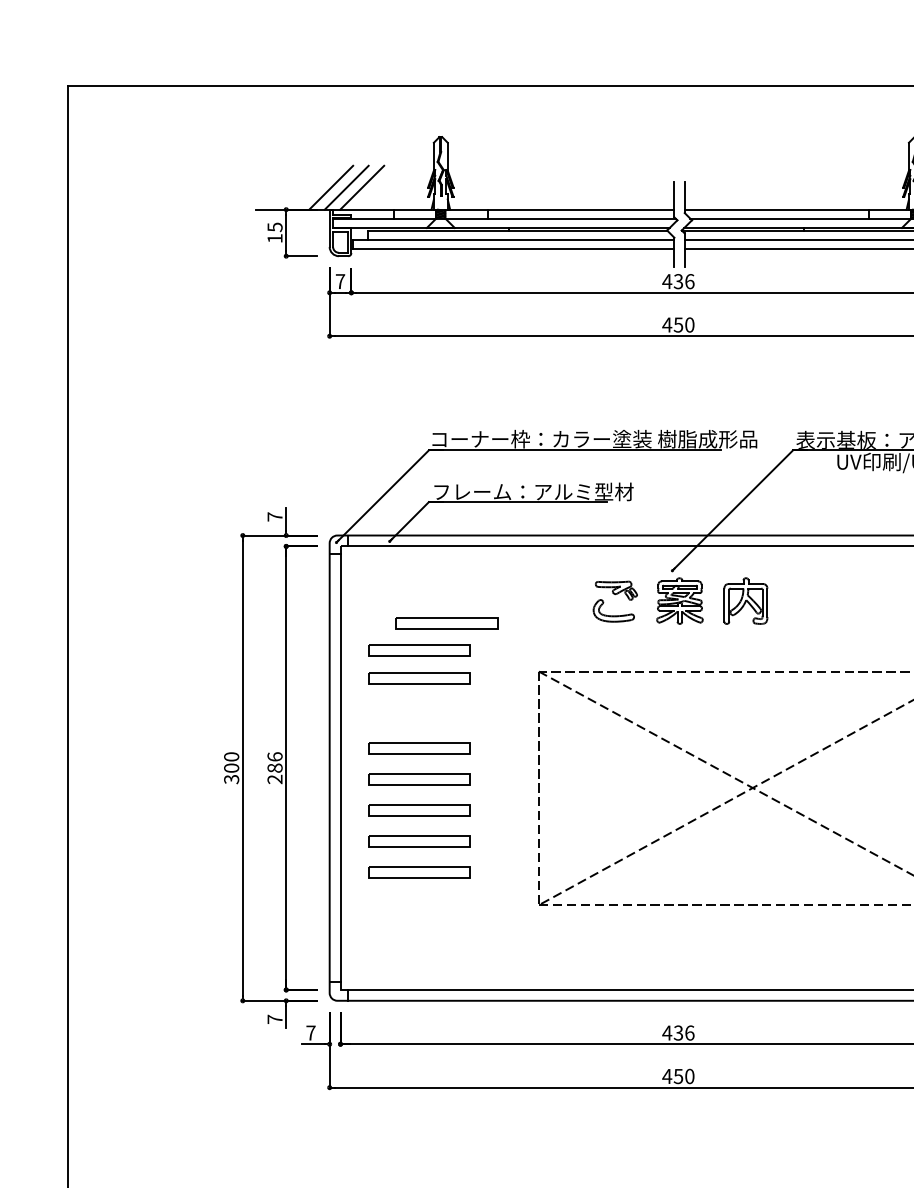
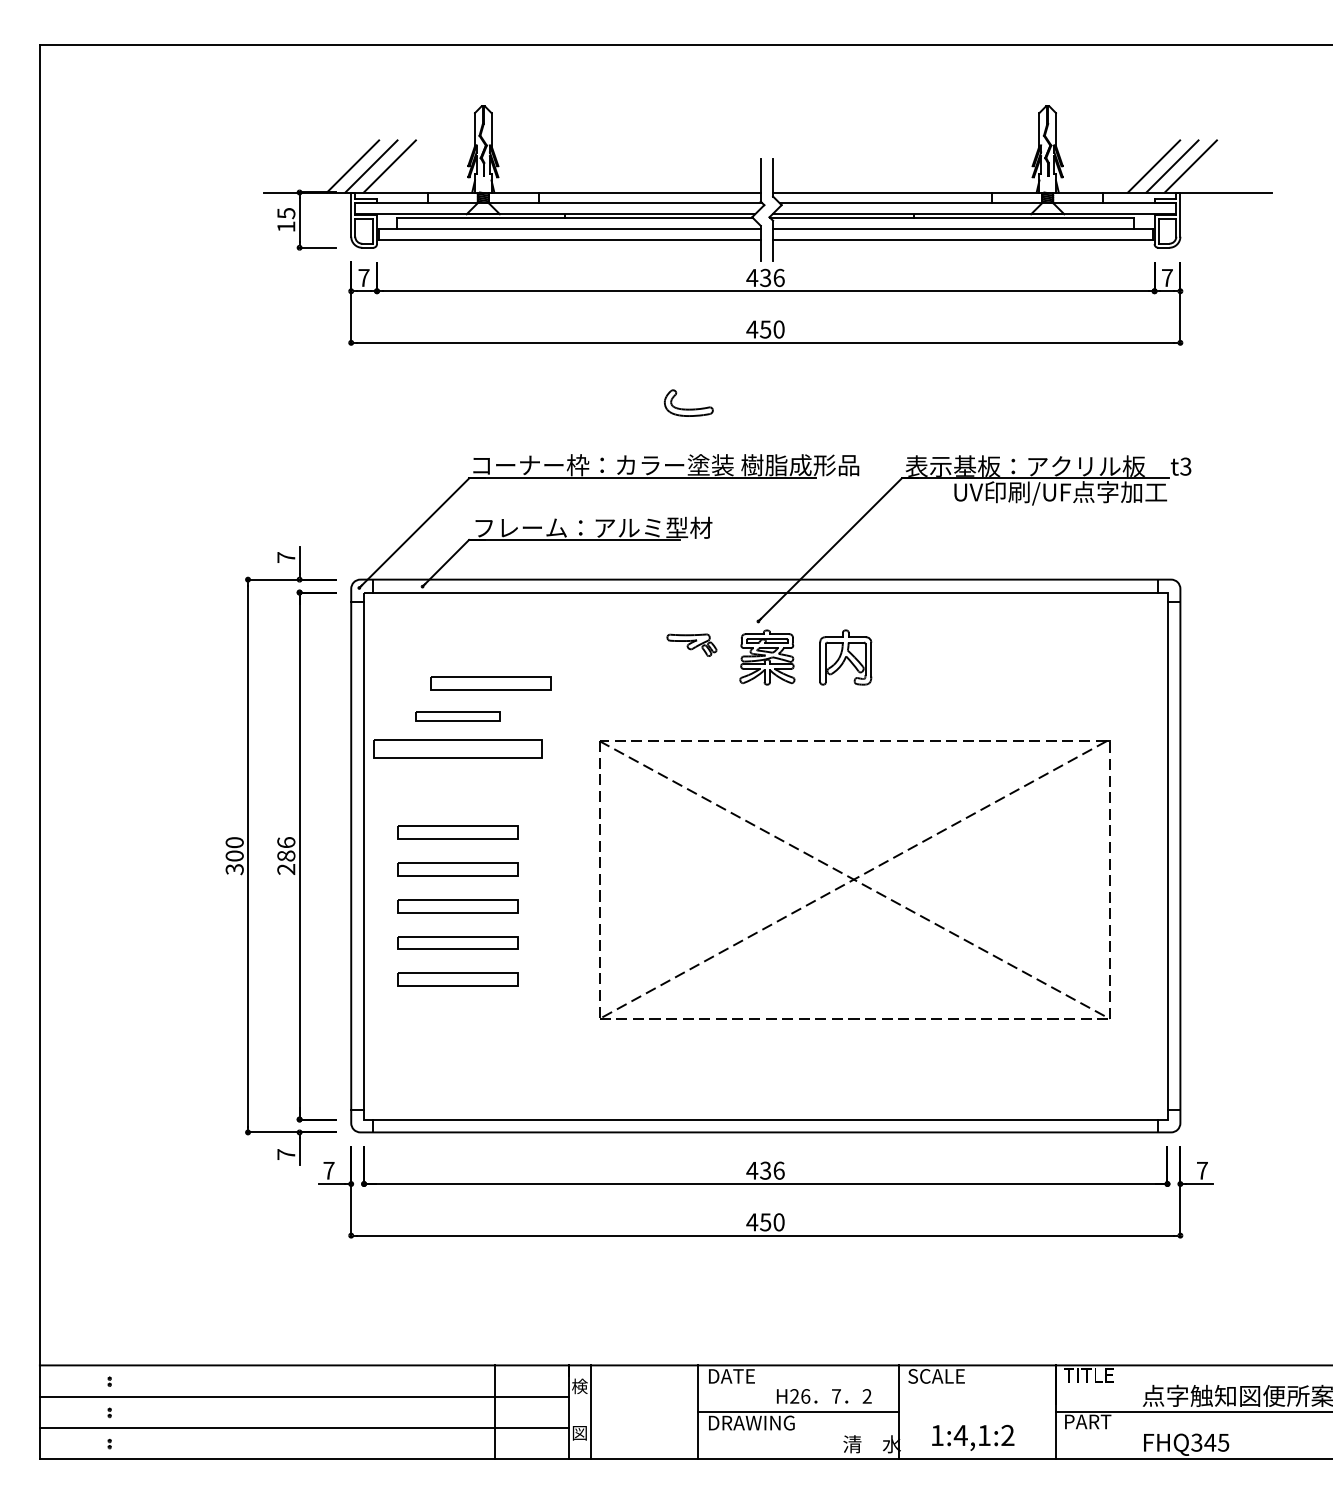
part: (613, 610) -> (688, 402), moved
part: (419, 650) -> (457, 716), size x0.7
part: (419, 678) -> (457, 749), size x1.4

